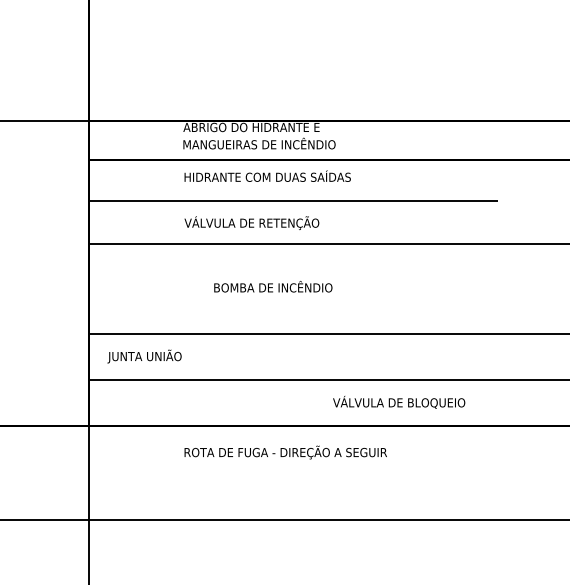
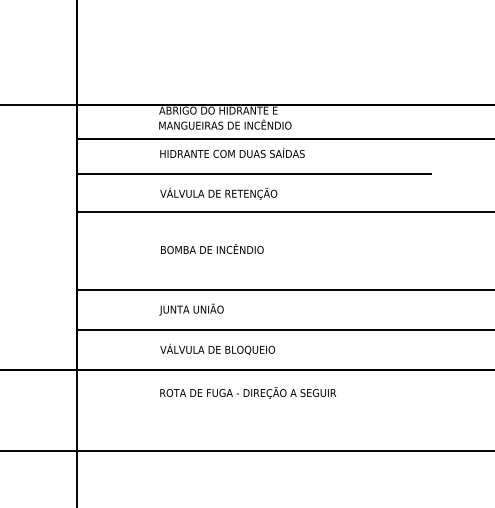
text: (273, 286) -> (212, 248), moved
text: (144, 356) -> (191, 309), moved
text: (398, 401) -> (217, 348), moved

